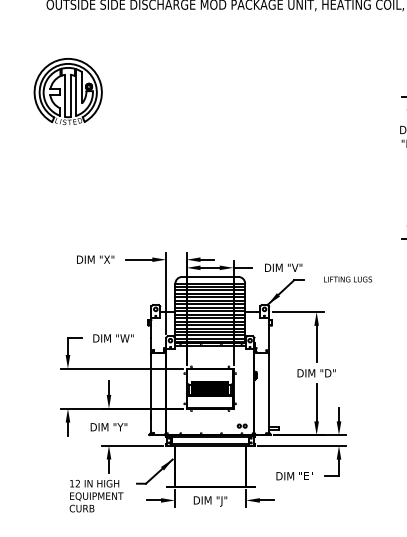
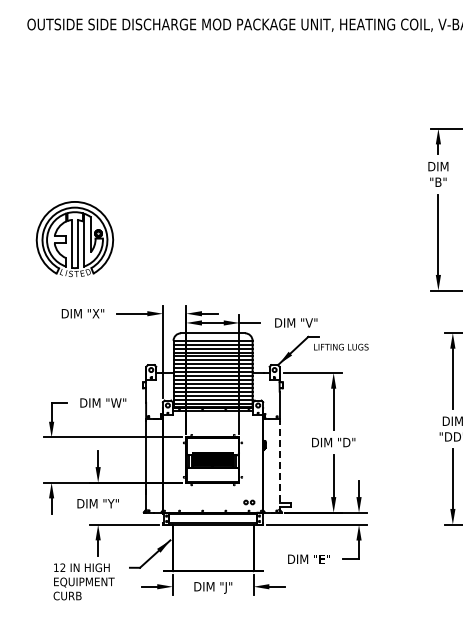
part: (67, 91) -> (74, 238), moved
text: (348, 278) -> (341, 346), moved
line: (268, 395) -> (279, 467), solid -> dashed

